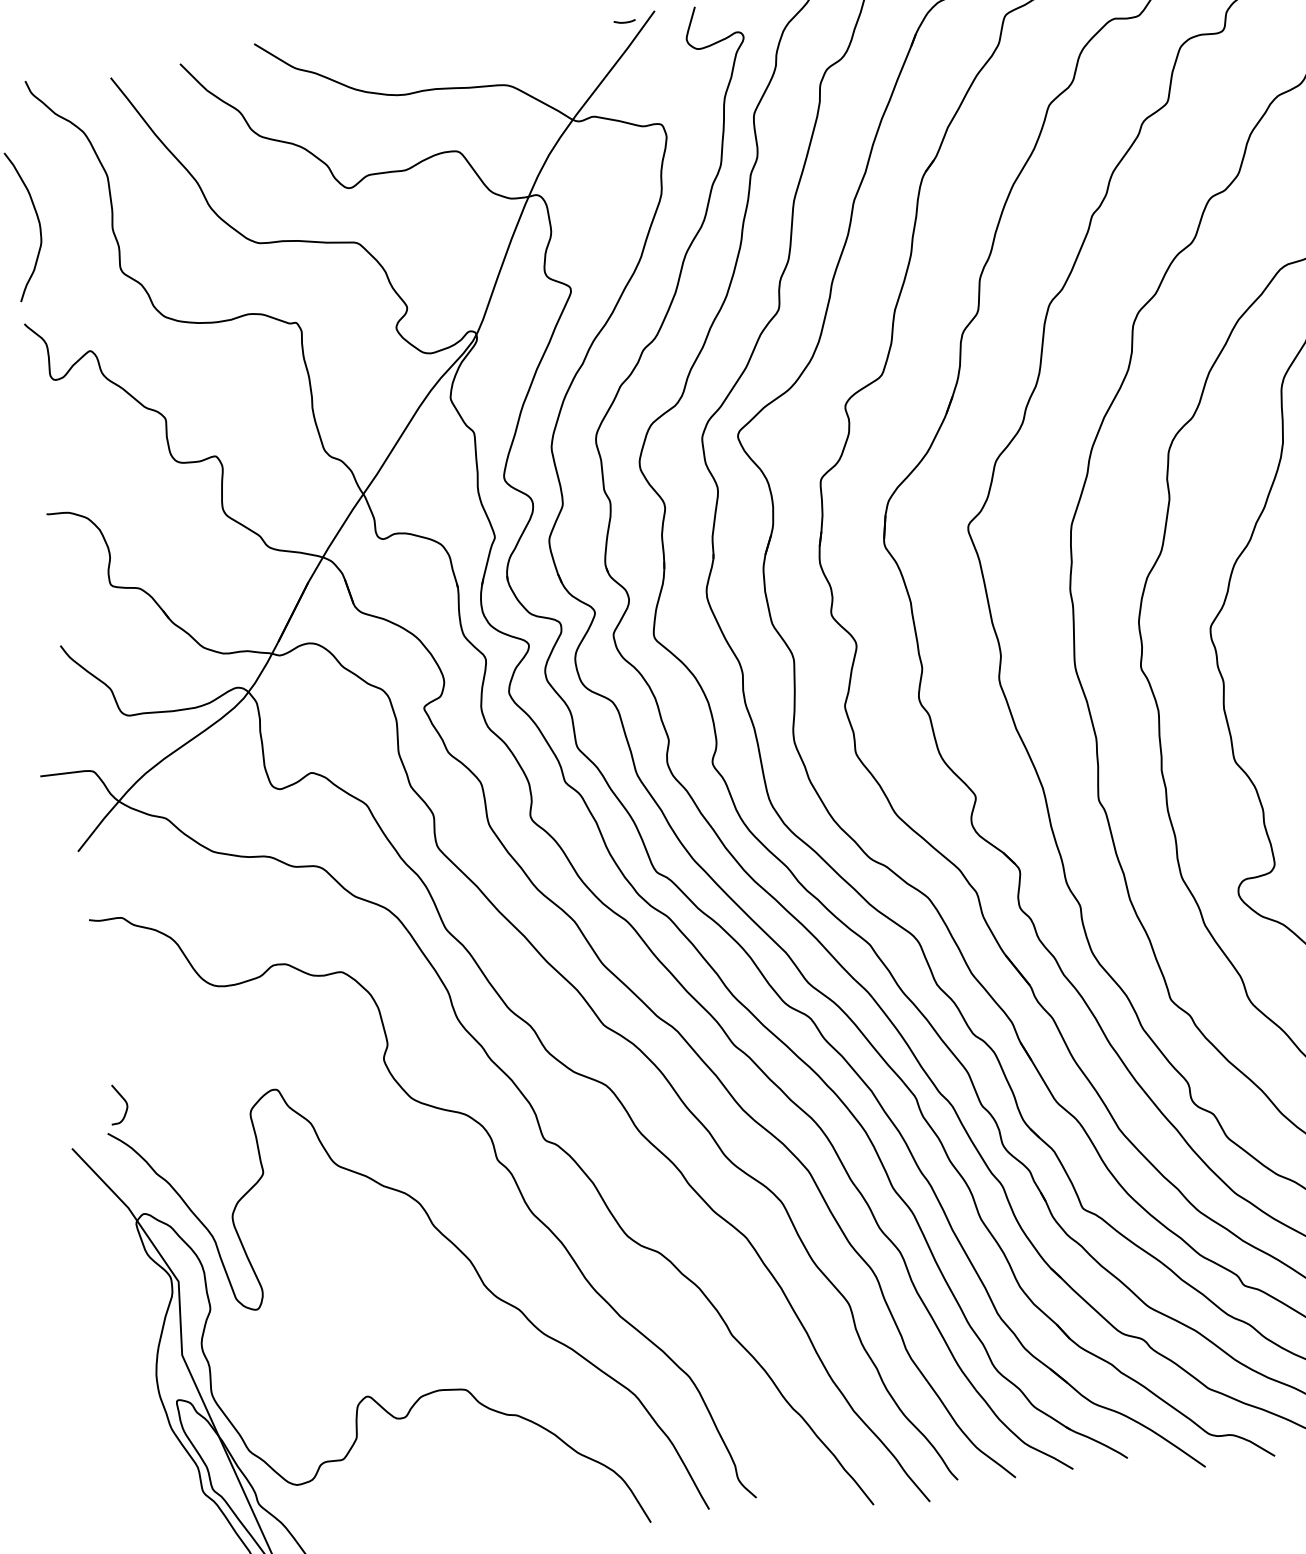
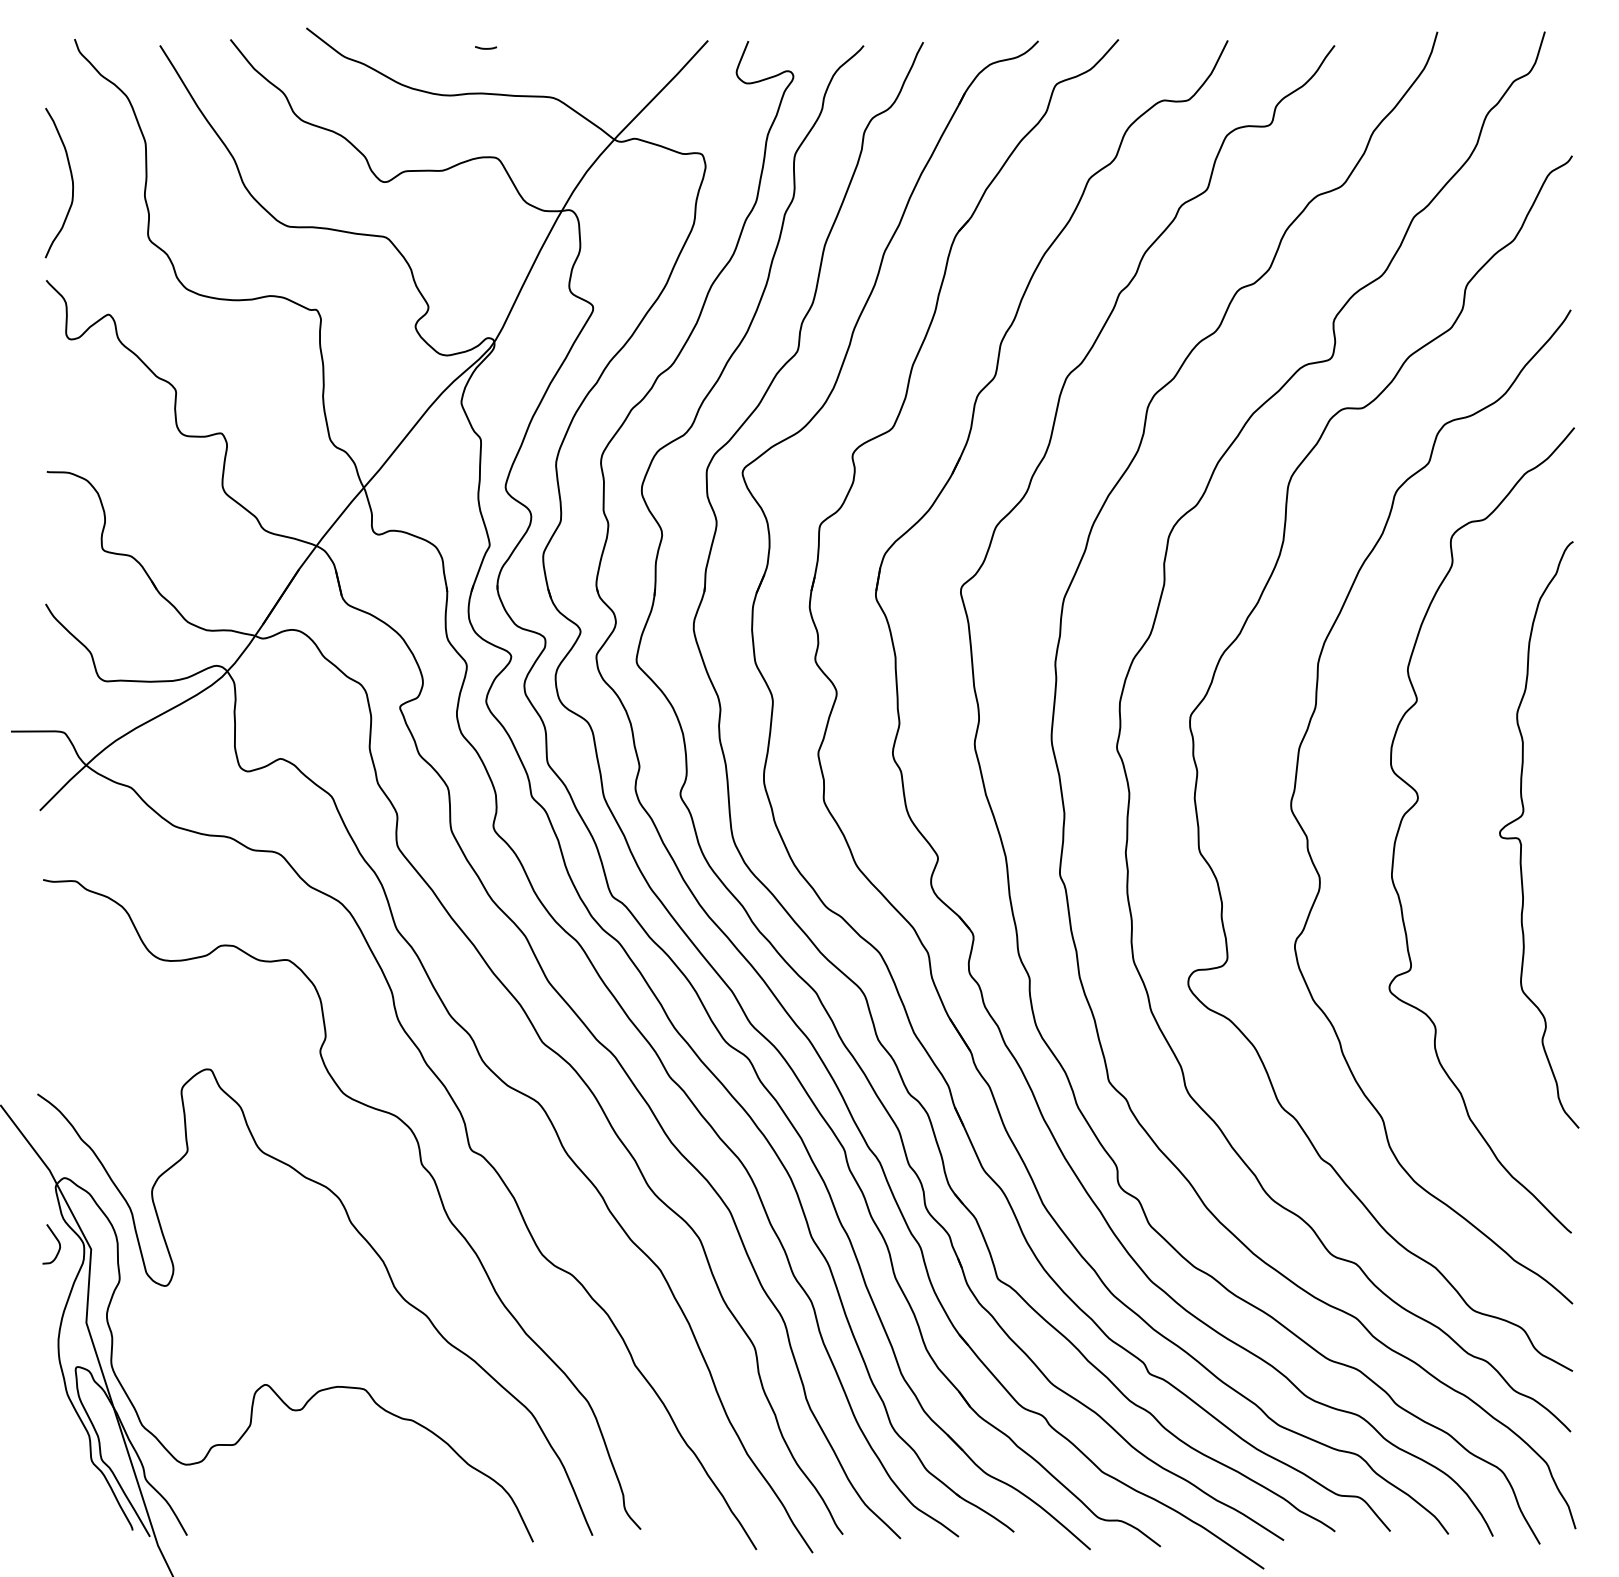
line: (625, 22) -> (486, 48), moved
curve: (123, 1100) -> (56, 1240), moved

